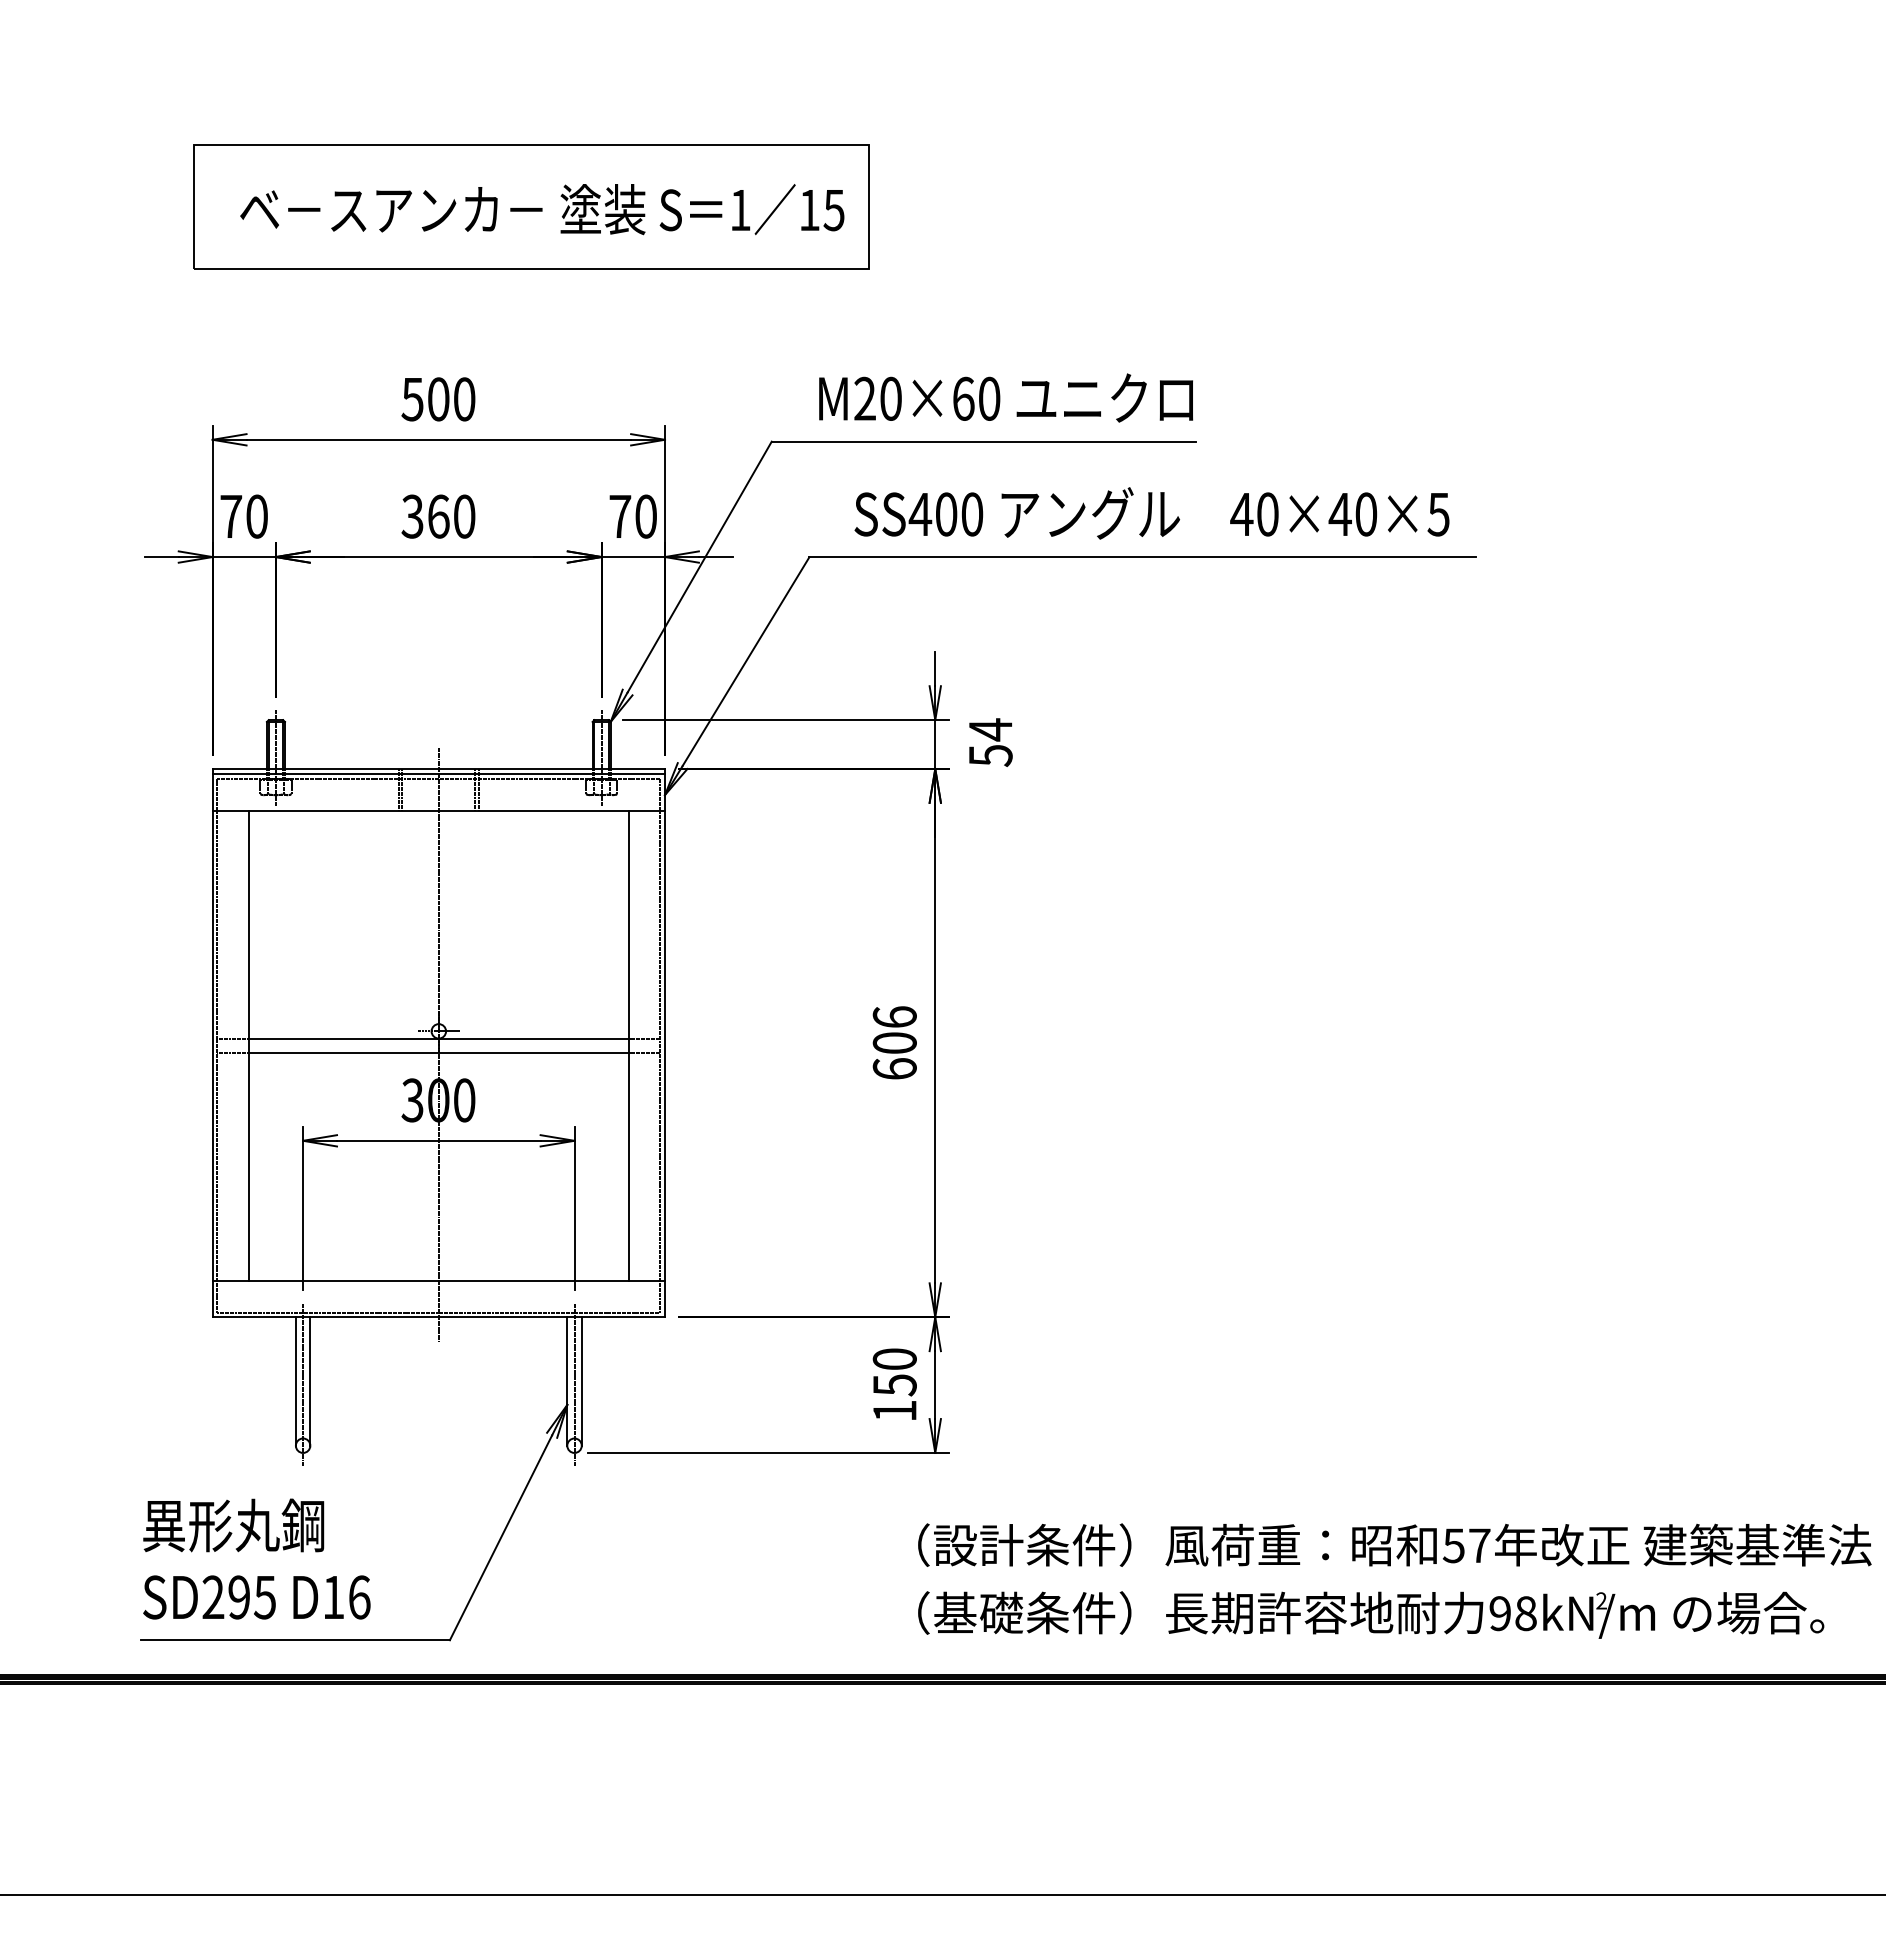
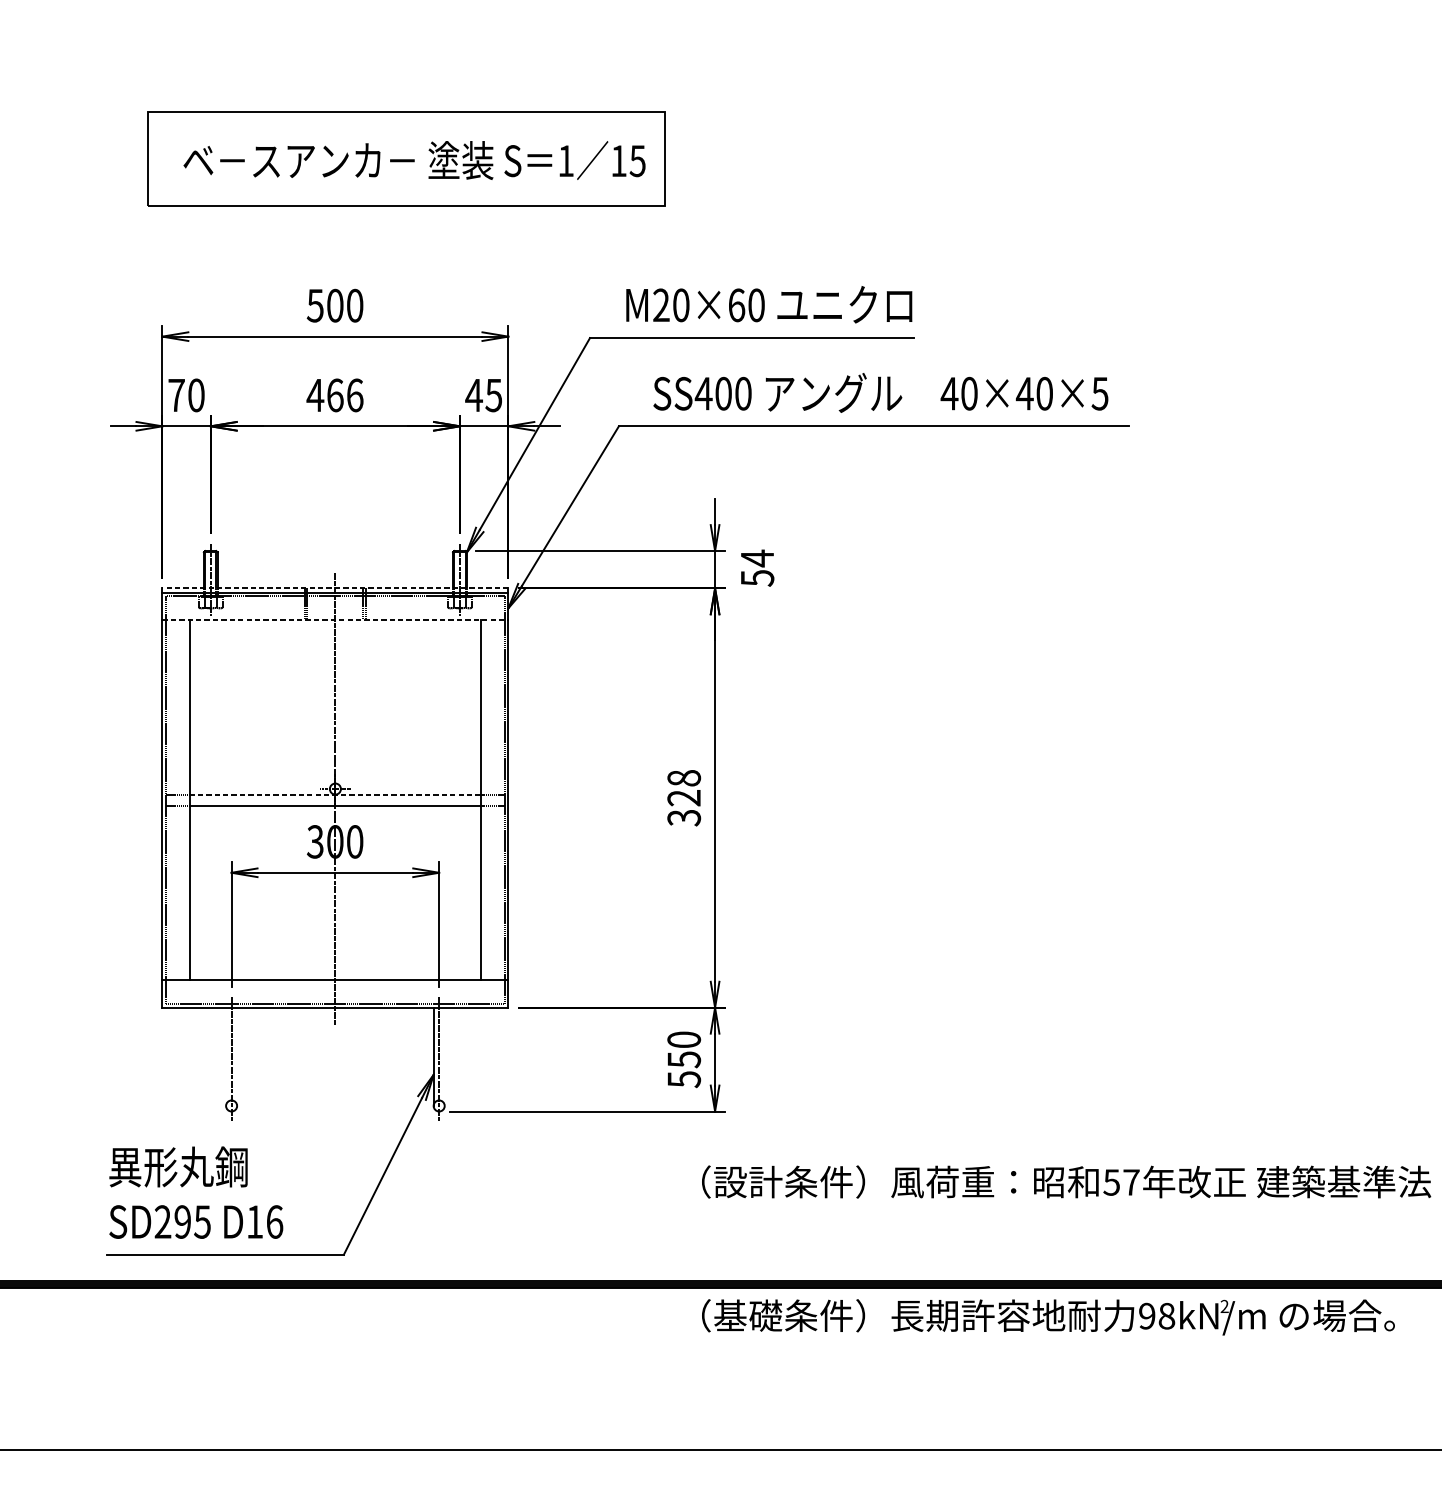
text: (438, 516) -> (335, 395), 360 -> 466
text: (632, 516) -> (483, 395), 70 -> 45
line: (438, 768) -> (335, 588), solid -> dashed
line: (439, 810) -> (335, 620), solid -> dashed
line: (438, 1038) -> (335, 794), solid -> dashed
text: (894, 1043) -> (683, 798), 606 -> 328
line: (295, 1381) -> (225, 1056), removed
line: (310, 1381) -> (237, 1056), removed
line: (581, 1381) -> (444, 1056), removed
text: (894, 1411) -> (683, 1079), 150 -> 550
text: (1371, 1614) -> (1048, 1316), moved

